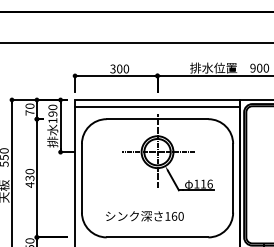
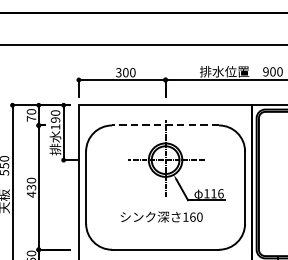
line: (157, 106) -> (165, 112), removed
line: (157, 119) -> (165, 125), solid -> dashed
text: (144, 216) -> (161, 217), moved

